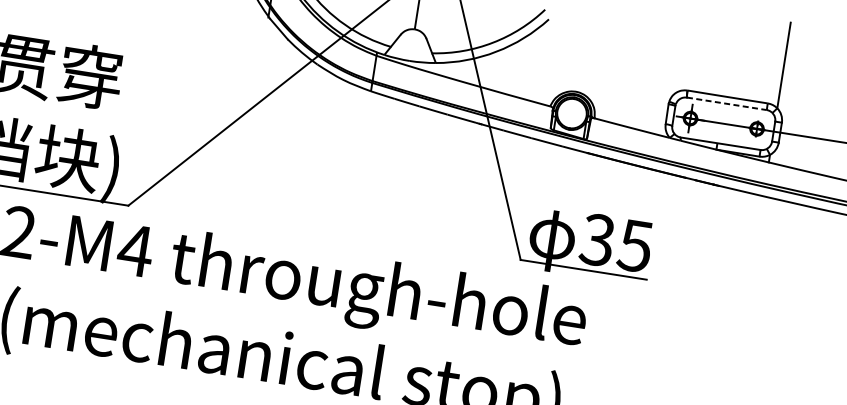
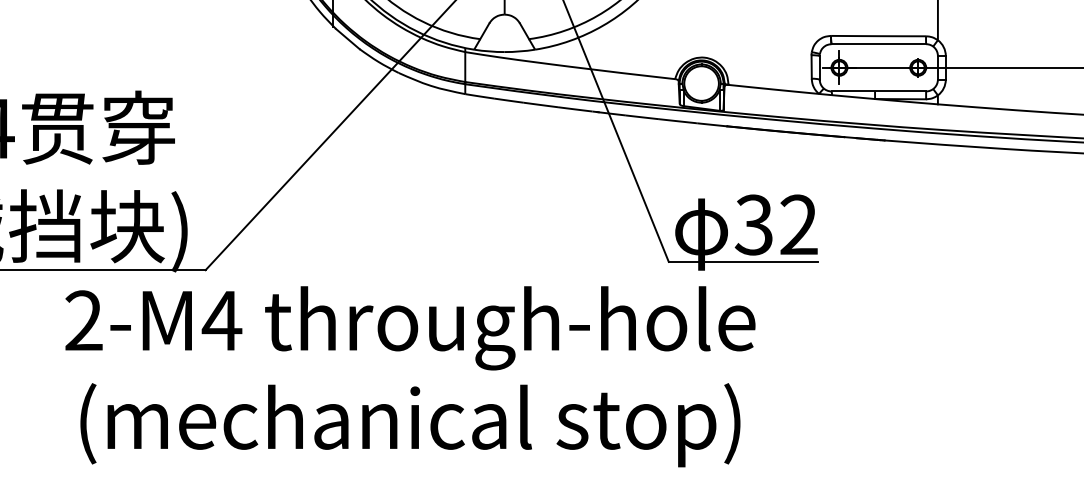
line: (727, 104) -> (879, 44), dashed -> solid
text: (635, 245) -> (798, 224), 35 -> 32

